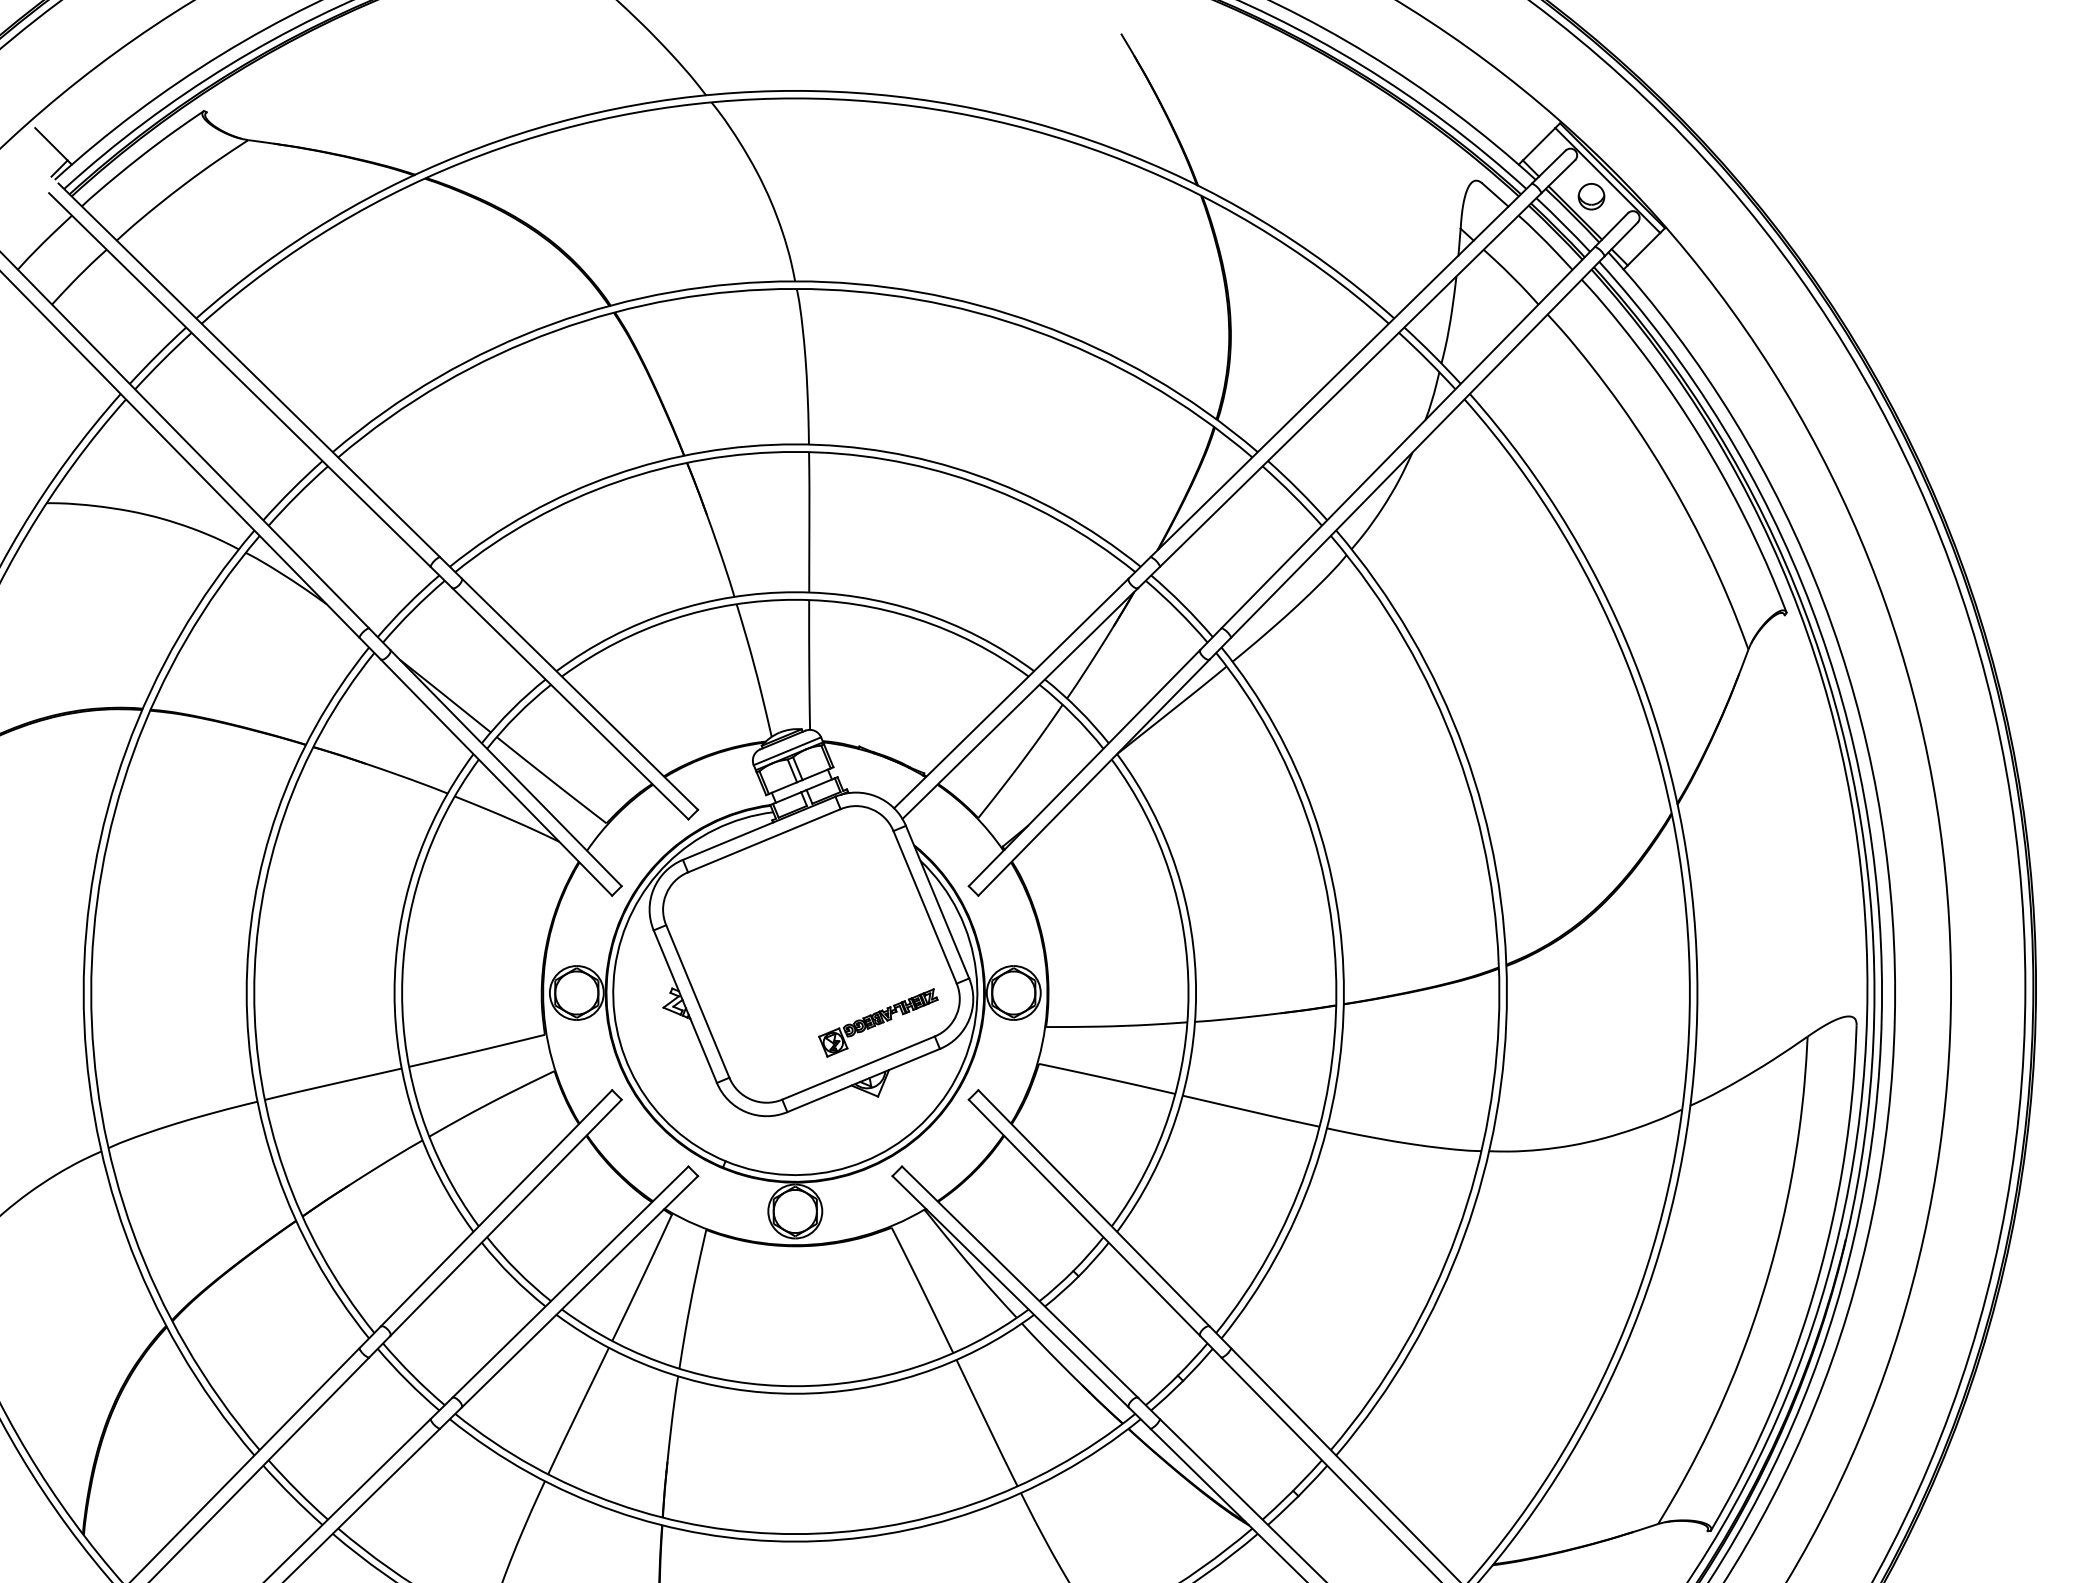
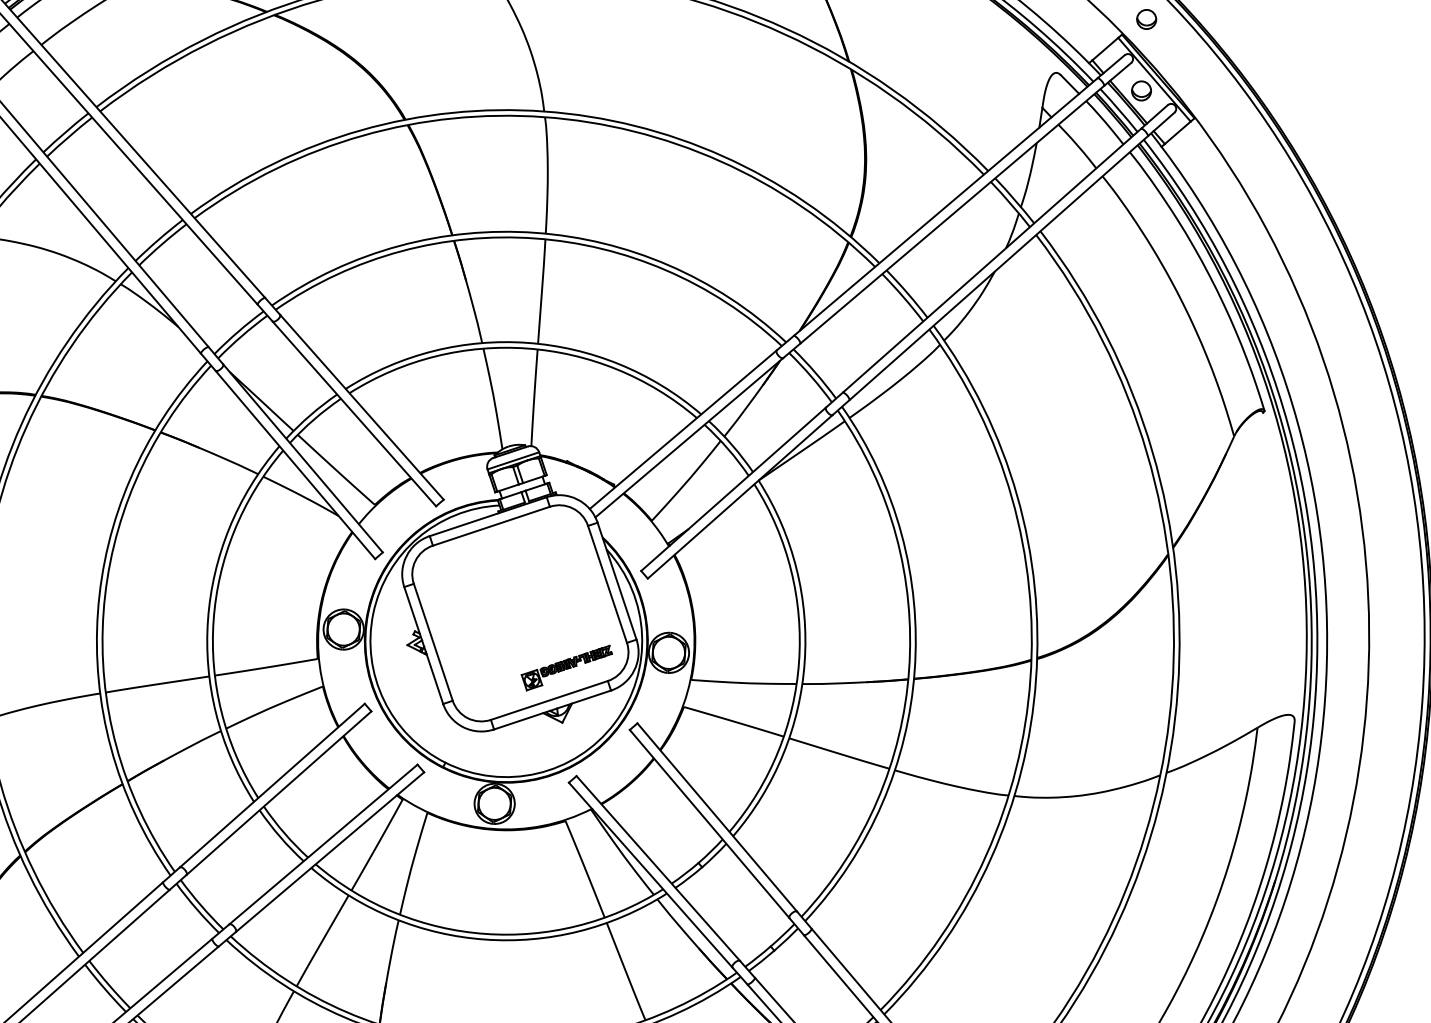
part: (1591, 100) -> (1146, 19), added

